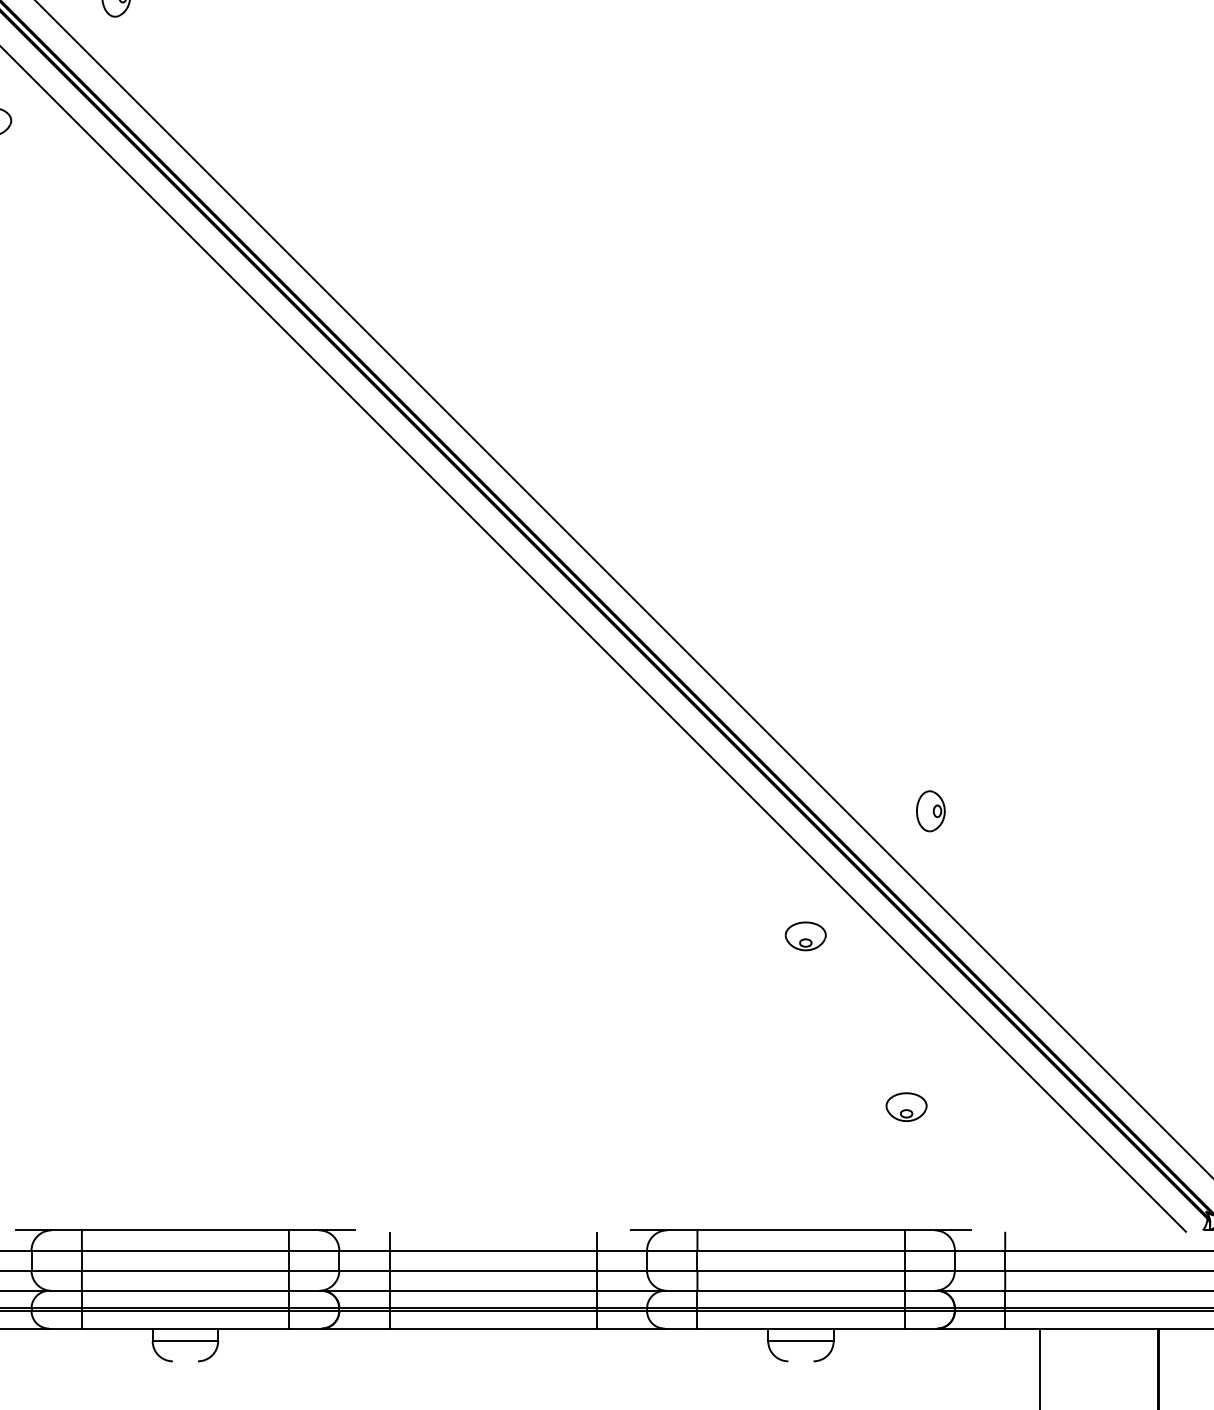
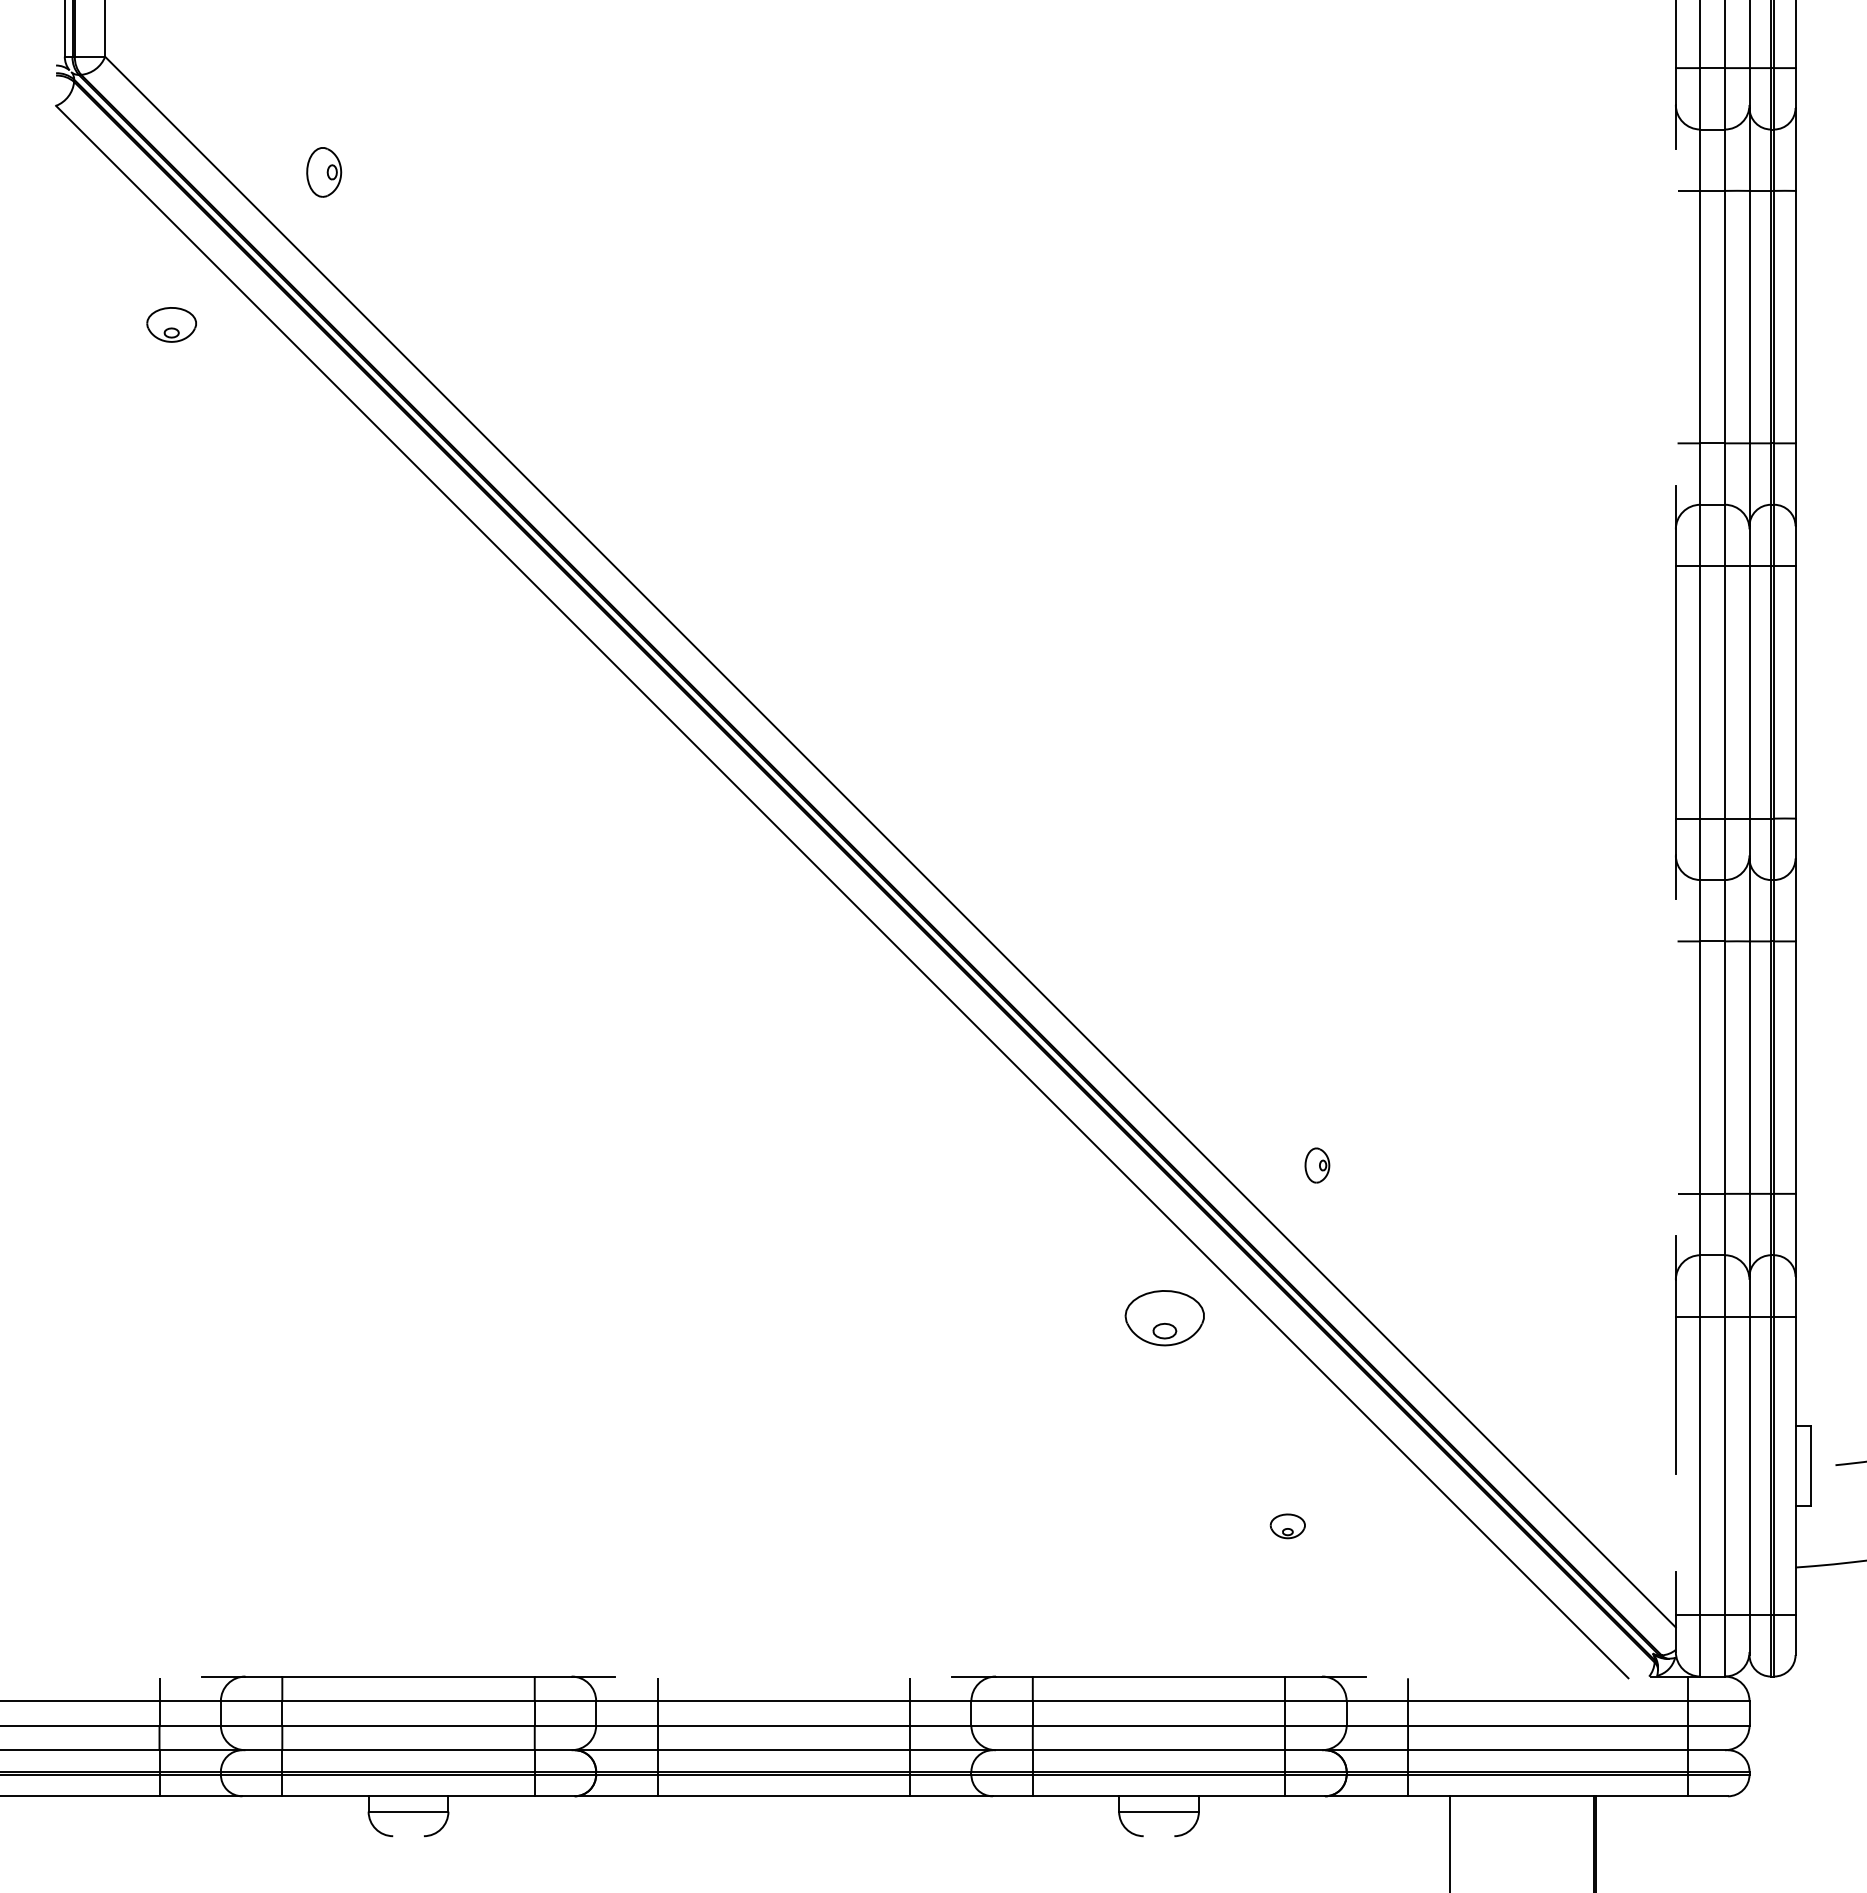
part: (930, 811) -> (1317, 1165), size x0.7
part: (805, 935) -> (1164, 1317), size x1.6
part: (906, 1107) -> (1287, 1526), size x0.7

